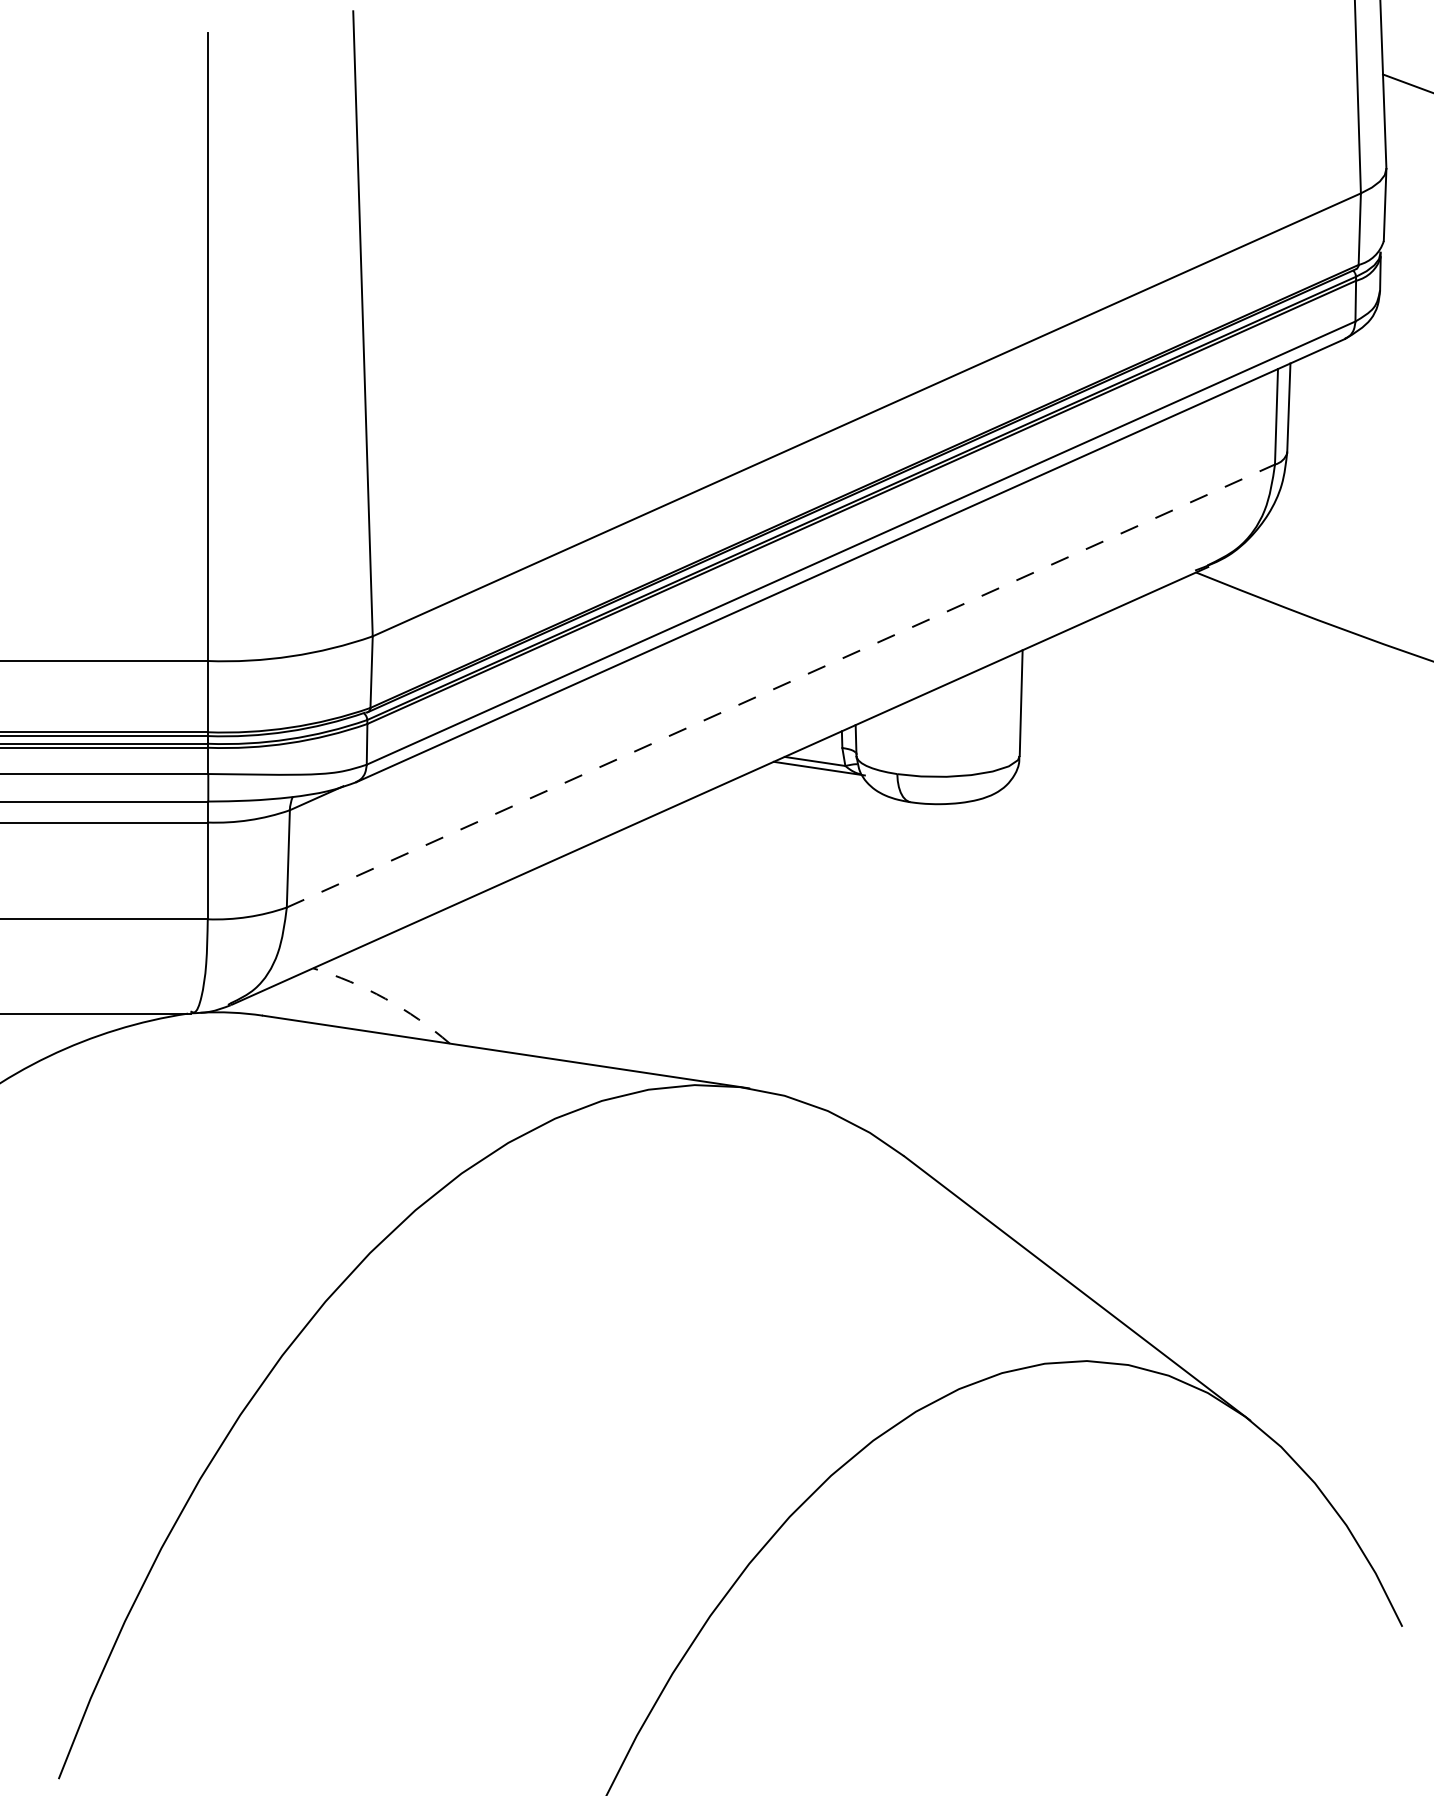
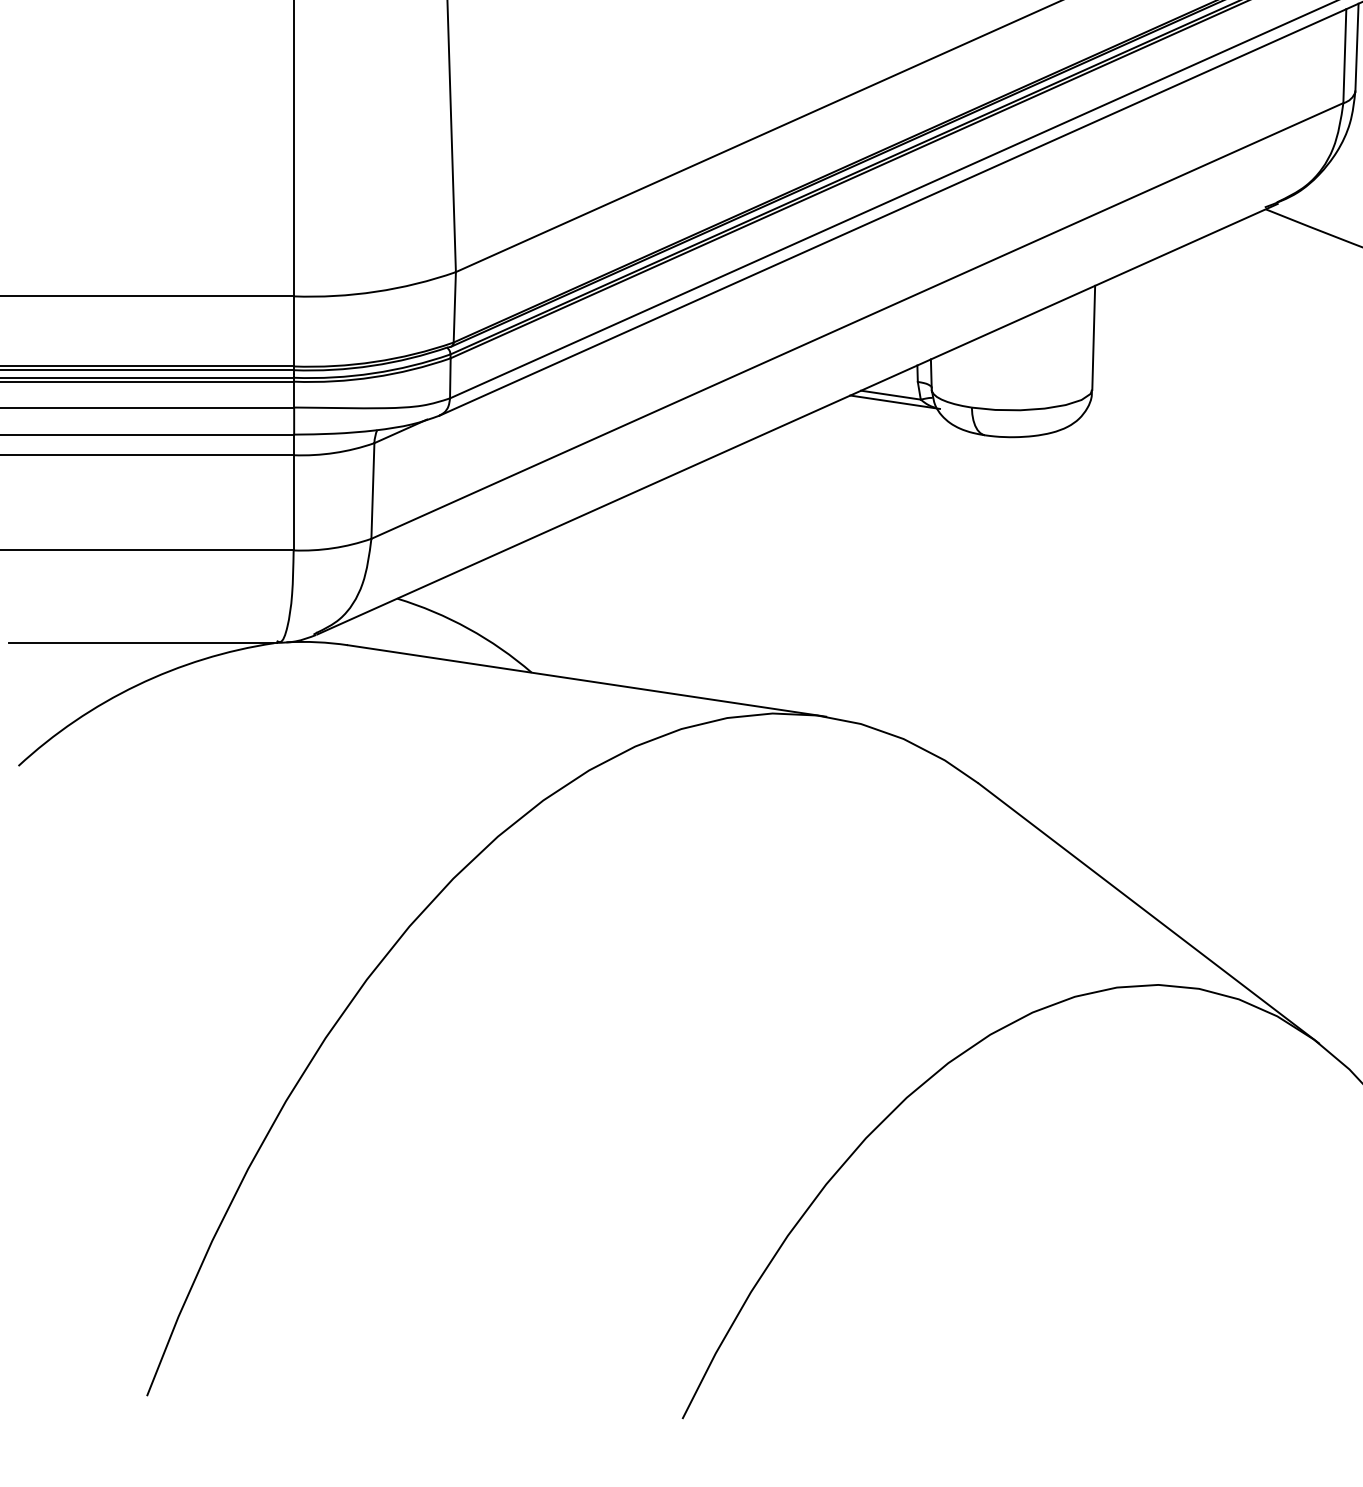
line: (781, 685) -> (857, 320), dashed -> solid
arc: (385, 998) -> (468, 628), dashed -> solid

